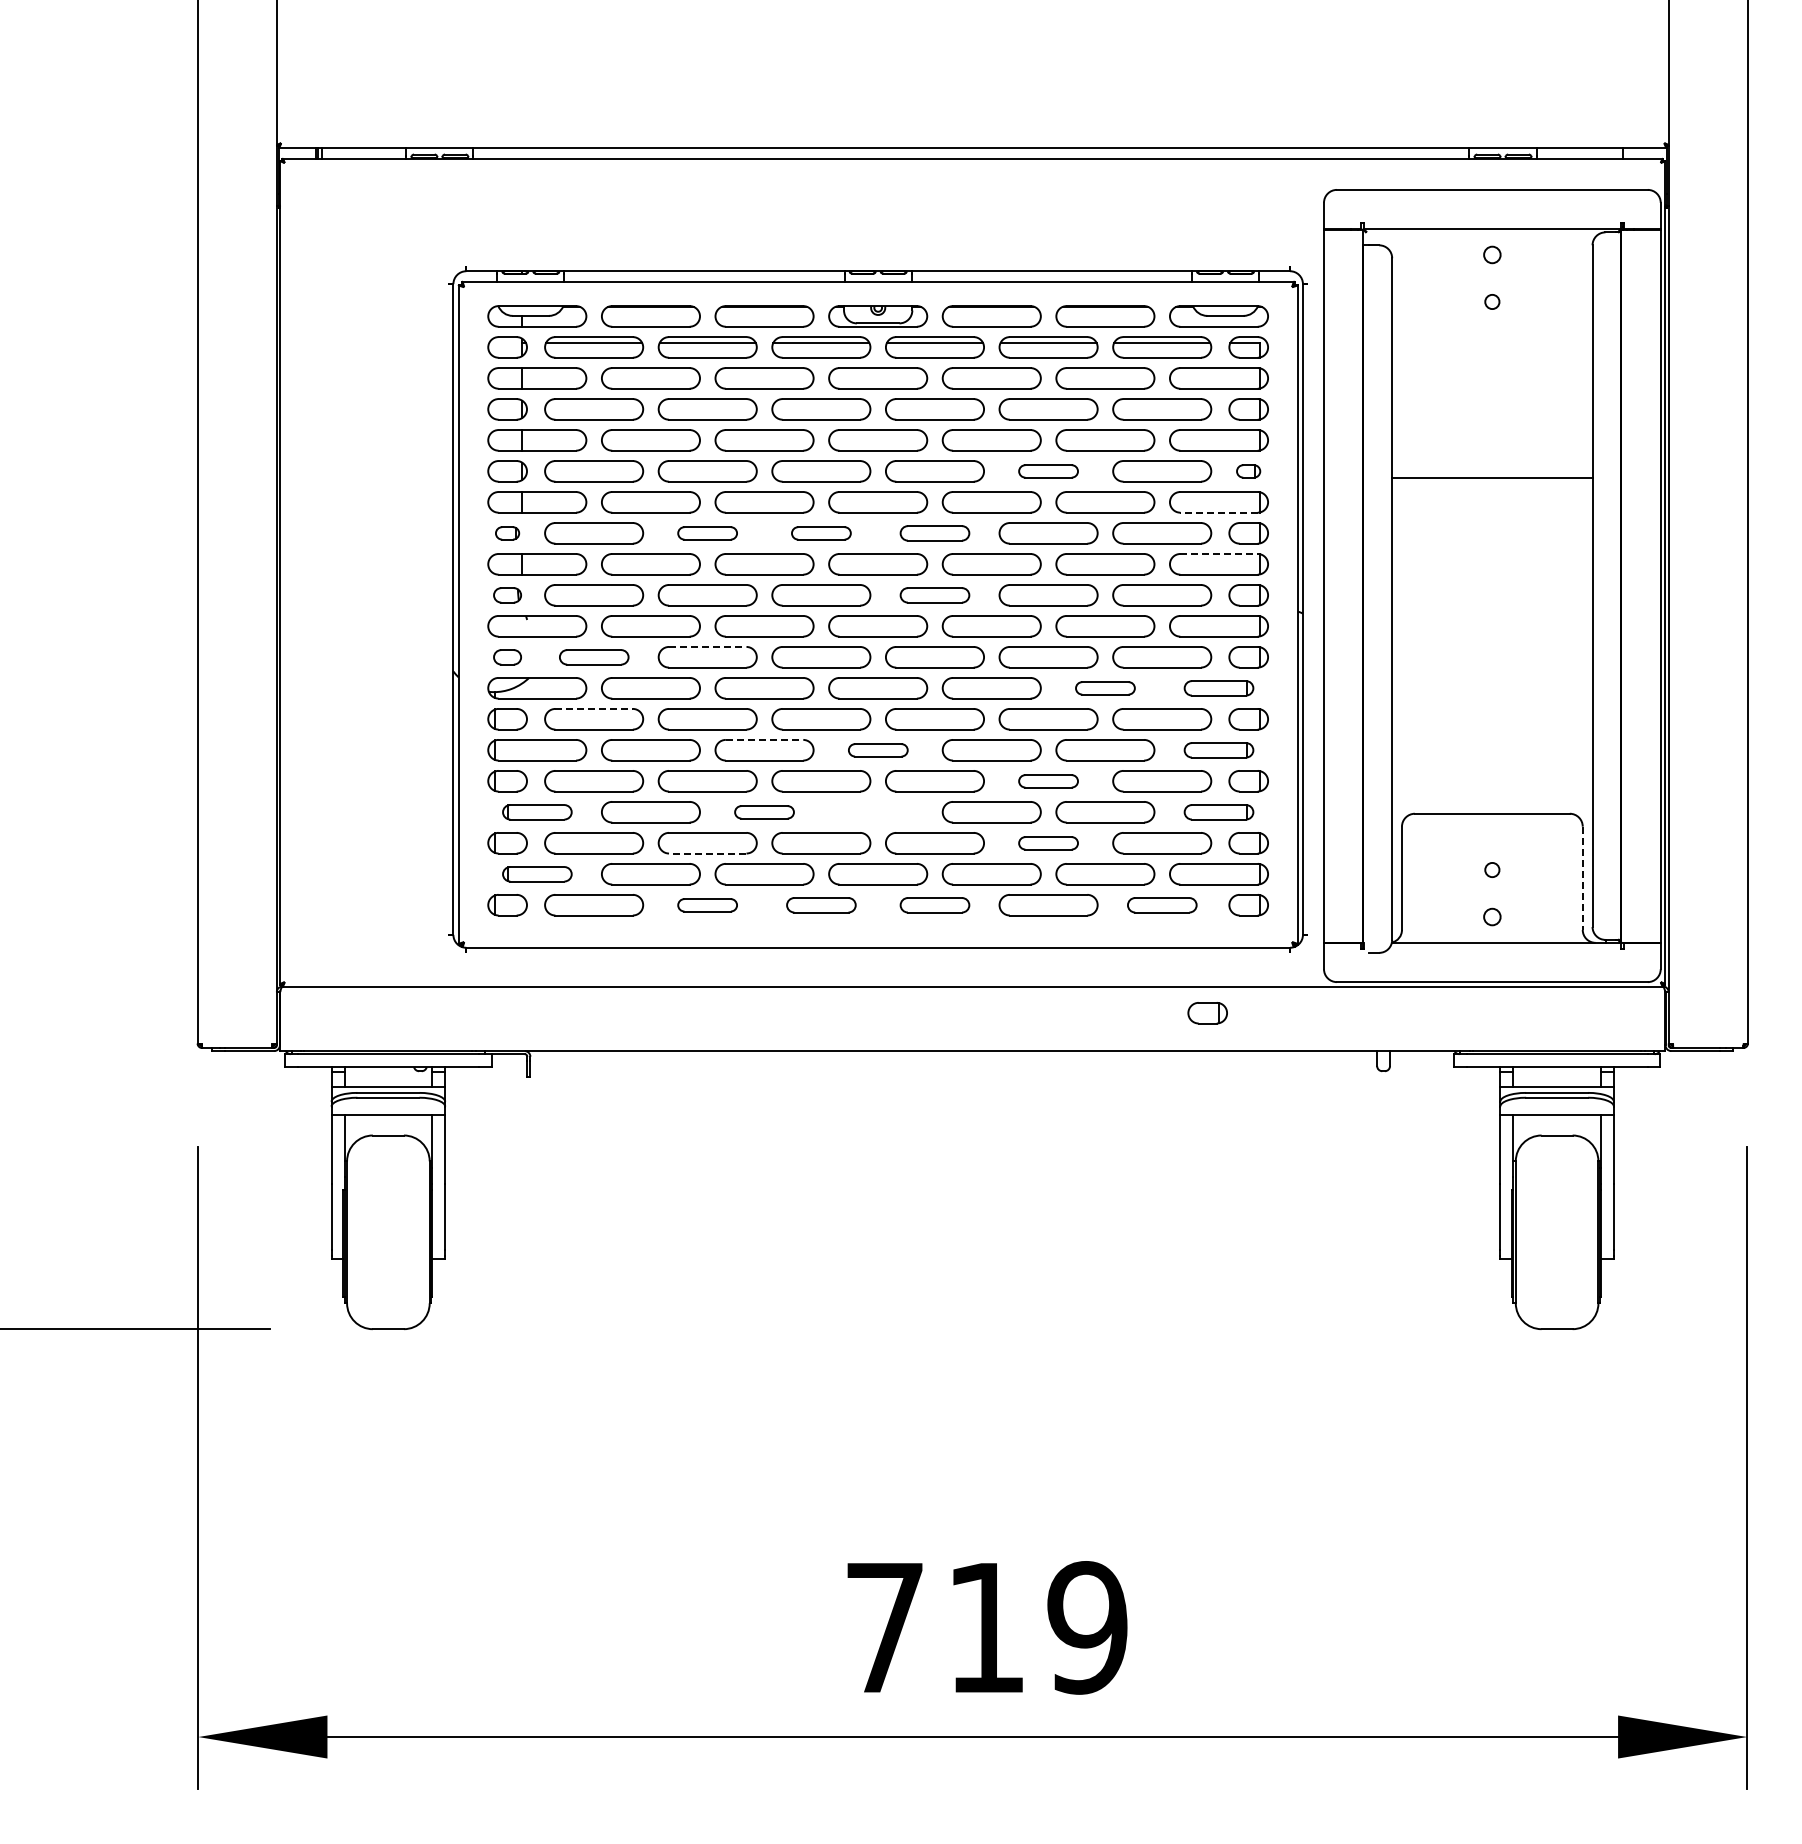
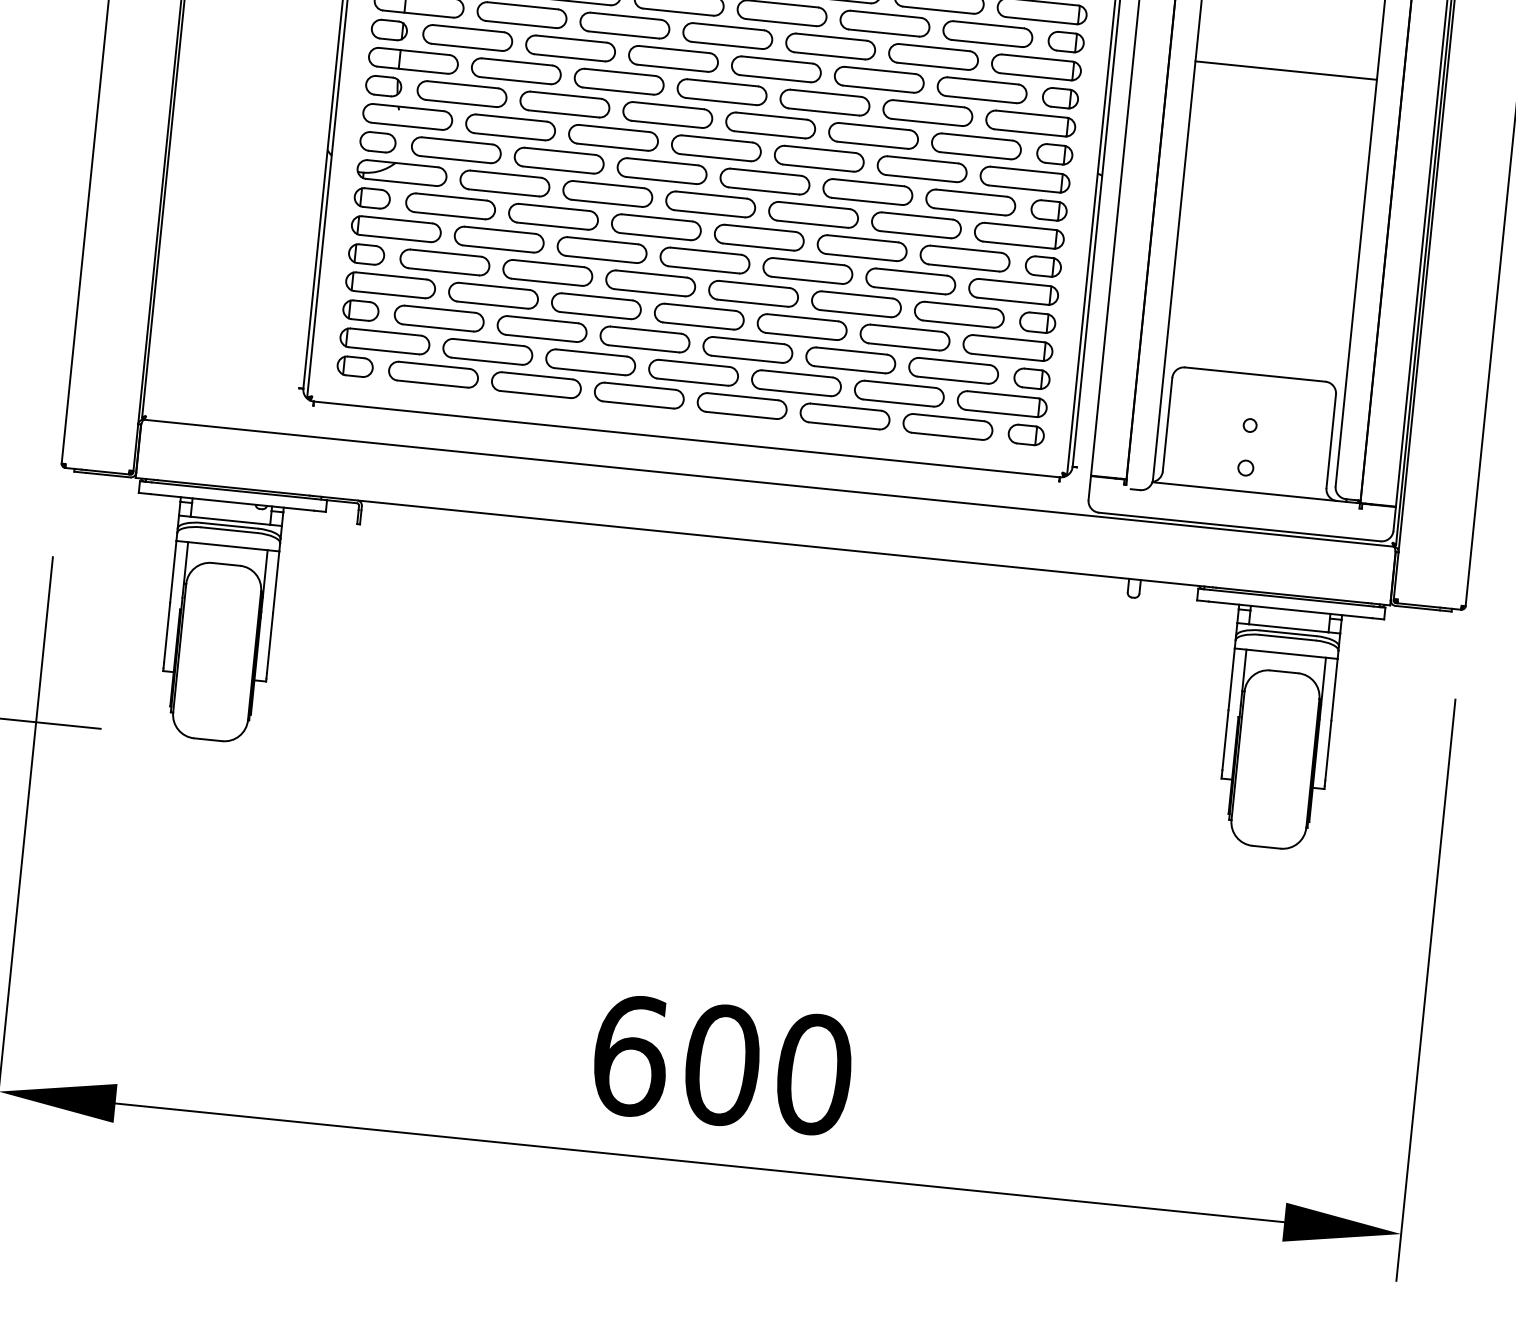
part: (1048, 471) -> (884, 23), size x1.67
part: (1248, 471) -> (1065, 42), size x1.67
line: (1219, 512) -> (1035, 76), dashed -> solid
part: (507, 533) -> (389, 30), size x1.67
part: (707, 533) -> (570, 48), size x1.67
part: (821, 533) -> (673, 59), size x1.67
part: (934, 533) -> (775, 69), size x1.43
line: (1219, 553) -> (1032, 113), dashed -> solid
part: (507, 595) -> (383, 86), size x1.43
part: (934, 595) -> (770, 125), size x1.43
line: (707, 646) -> (559, 150), dashed -> solid
part: (507, 657) -> (377, 142), size x1.43
part: (594, 657) -> (456, 150), size x1.43
part: (1105, 688) -> (916, 225), size x1.67
part: (1218, 688) -> (1018, 235), size x1.43
line: (594, 708) -> (451, 196), dashed -> solid
line: (764, 739) -> (603, 240), dashed -> solid
part: (878, 750) -> (705, 260), size x1.67
part: (1218, 750) -> (1013, 292), size x1.43
part: (1048, 781) -> (856, 304), size x1.67
part: (537, 812) -> (390, 285), size x1.43
part: (764, 812) -> (596, 306), size x1.67
part: (878, 812) -> (699, 316), added
part: (1218, 812) -> (1007, 348), size x1.43
part: (1048, 843) -> (850, 360), size x1.67
line: (707, 853) -> (540, 338), dashed -> solid
part: (537, 874) -> (385, 341), size x1.43
line: (1582, 878) -> (1331, 441), dashed -> solid
part: (707, 905) -> (536, 385), size x1.67
part: (821, 905) -> (639, 395), size x1.43
part: (934, 905) -> (741, 406), size x1.43
part: (1162, 905) -> (948, 427), size x1.43
part: (1207, 1013) -> (979, 529), removed
text: (986, 1627) -> (722, 1064), 719 -> 600

